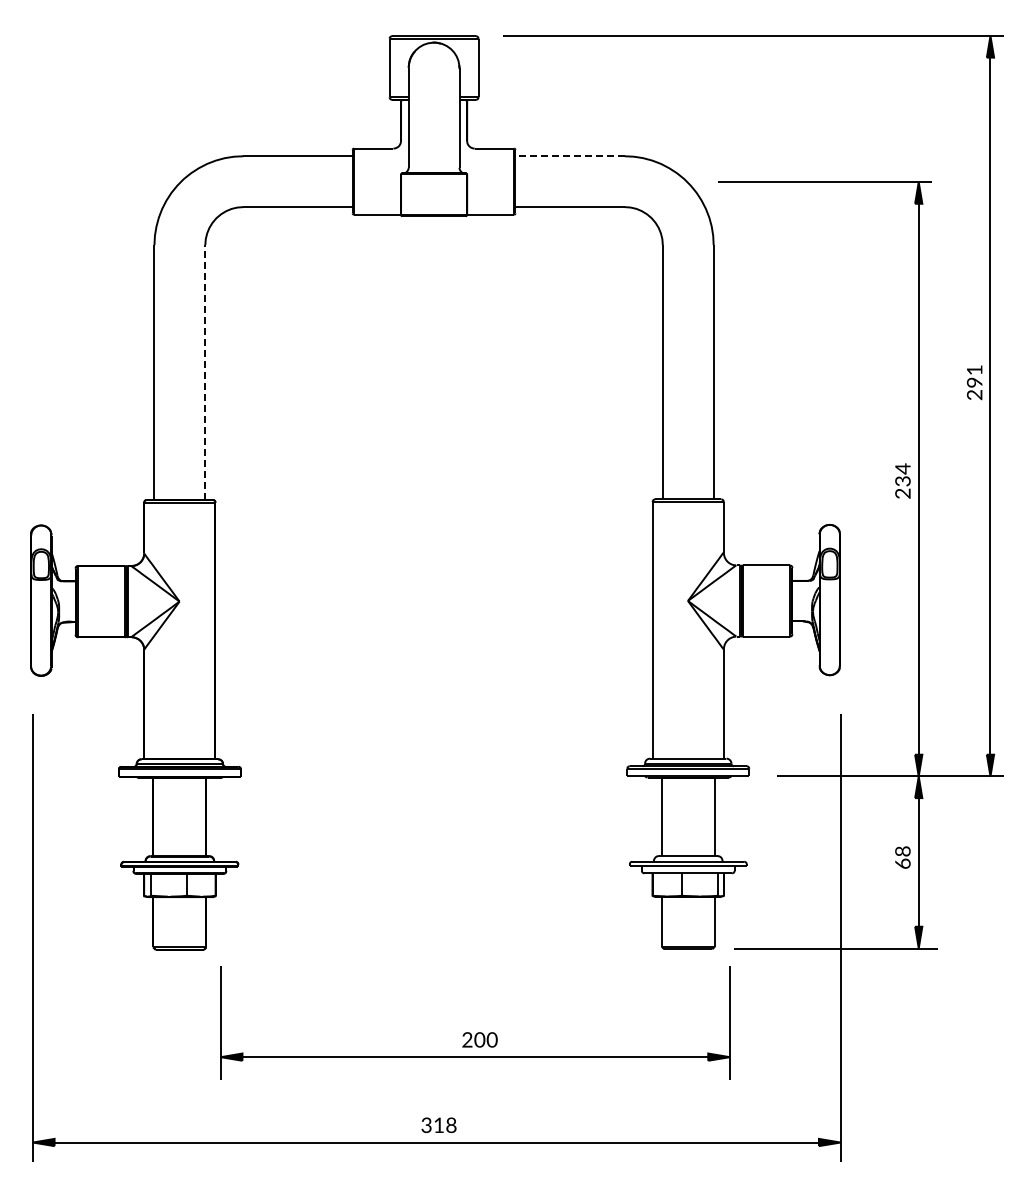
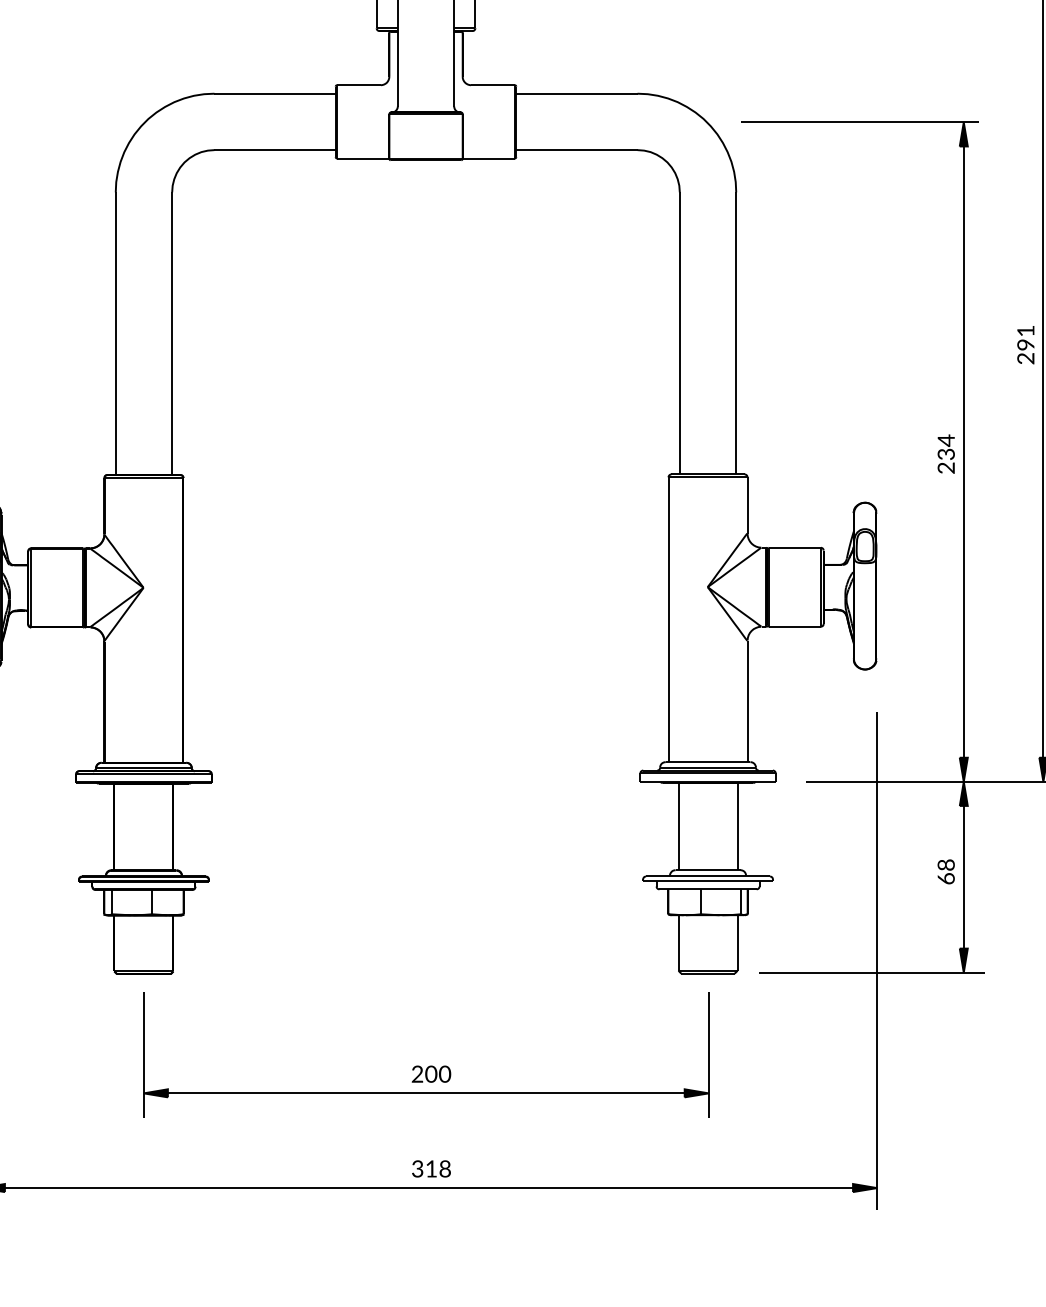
line: (570, 156) -> (577, 93), dashed -> solid
line: (205, 372) -> (172, 333), dashed -> solid
part: (477, 1032) -> (428, 1065), moved

